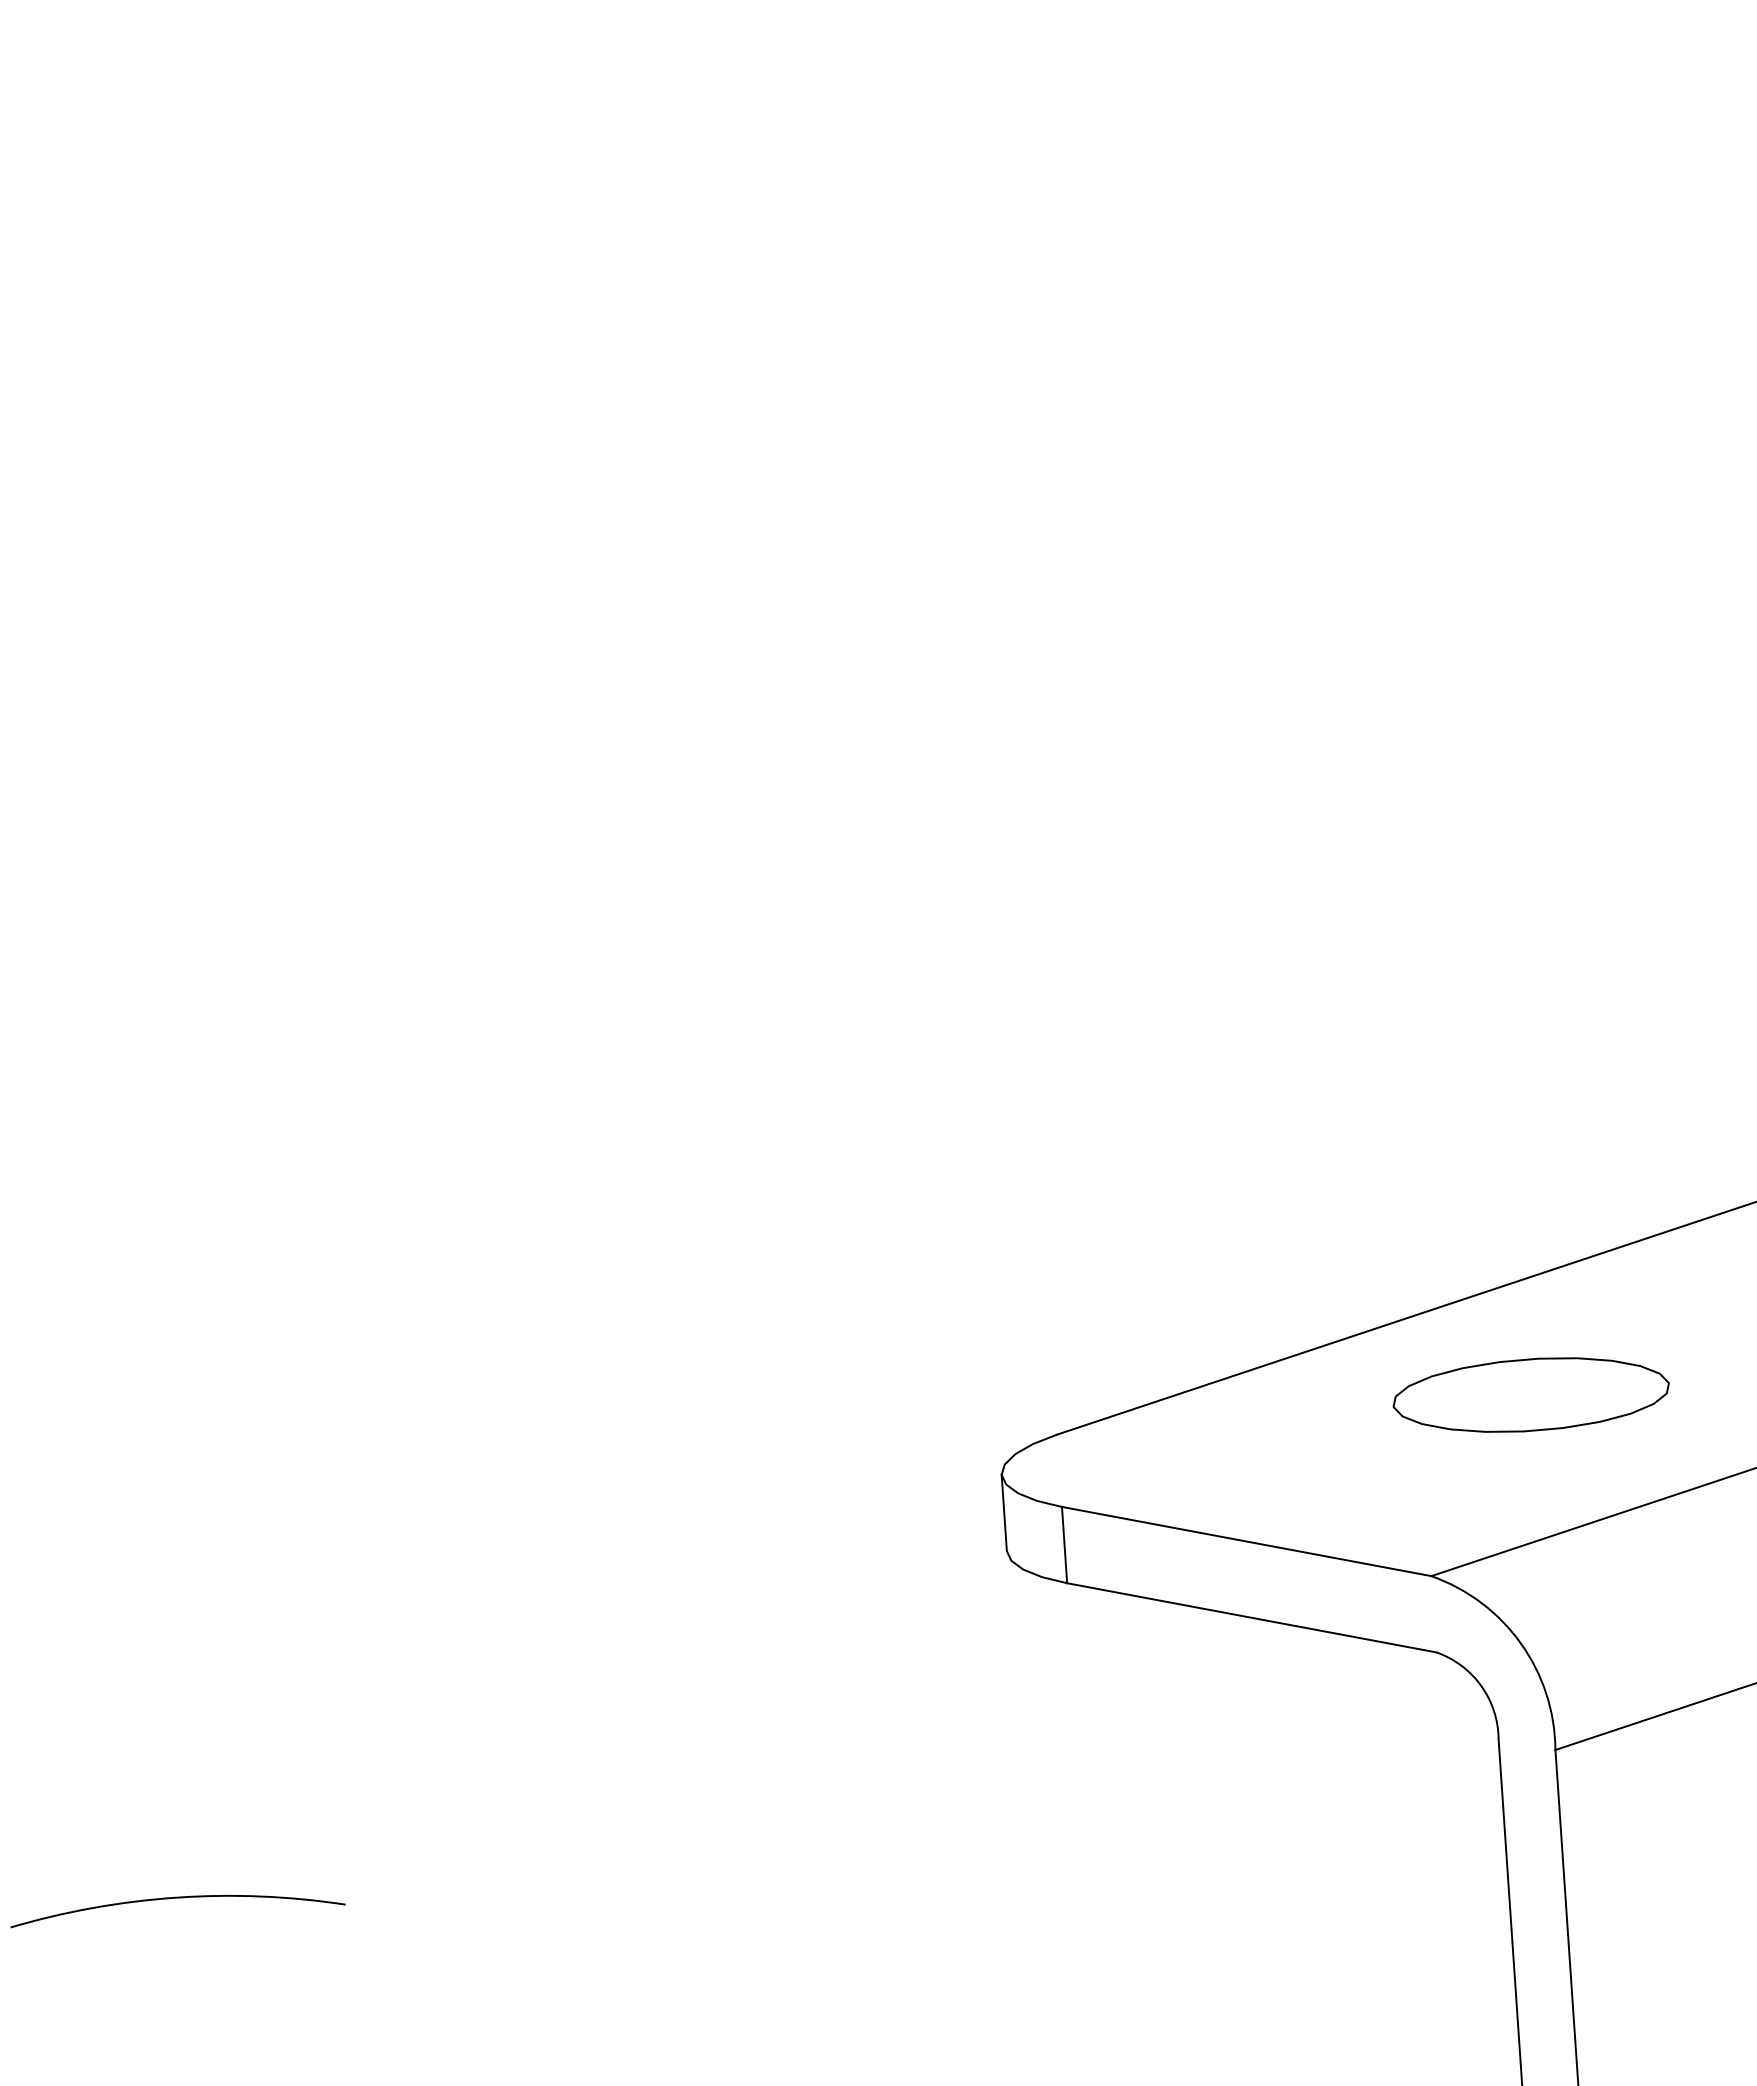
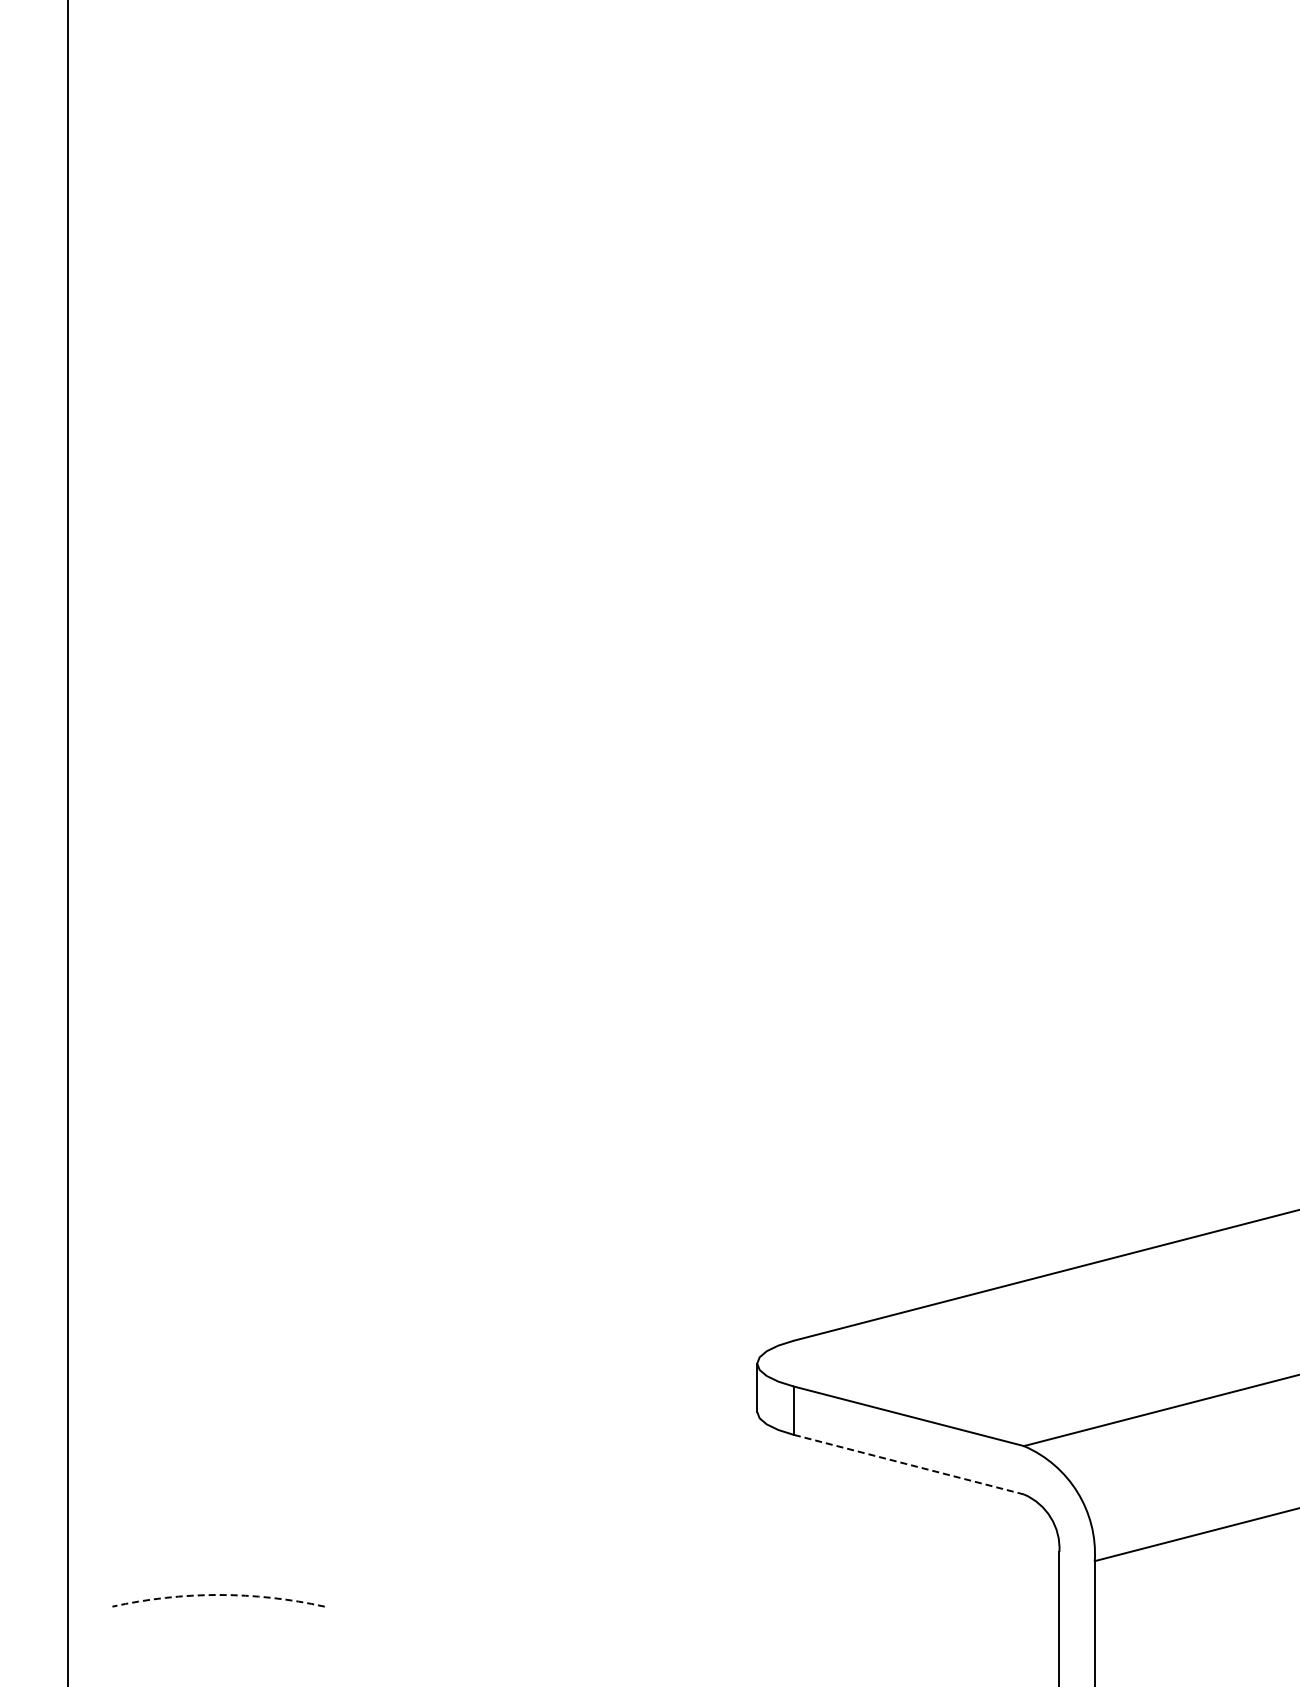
part: (1530, 1394) -> (1094, 1335), removed
line: (1251, 1617) -> (908, 1464), solid -> dashed
arc: (176, 1896) -> (218, 1594), solid -> dashed

